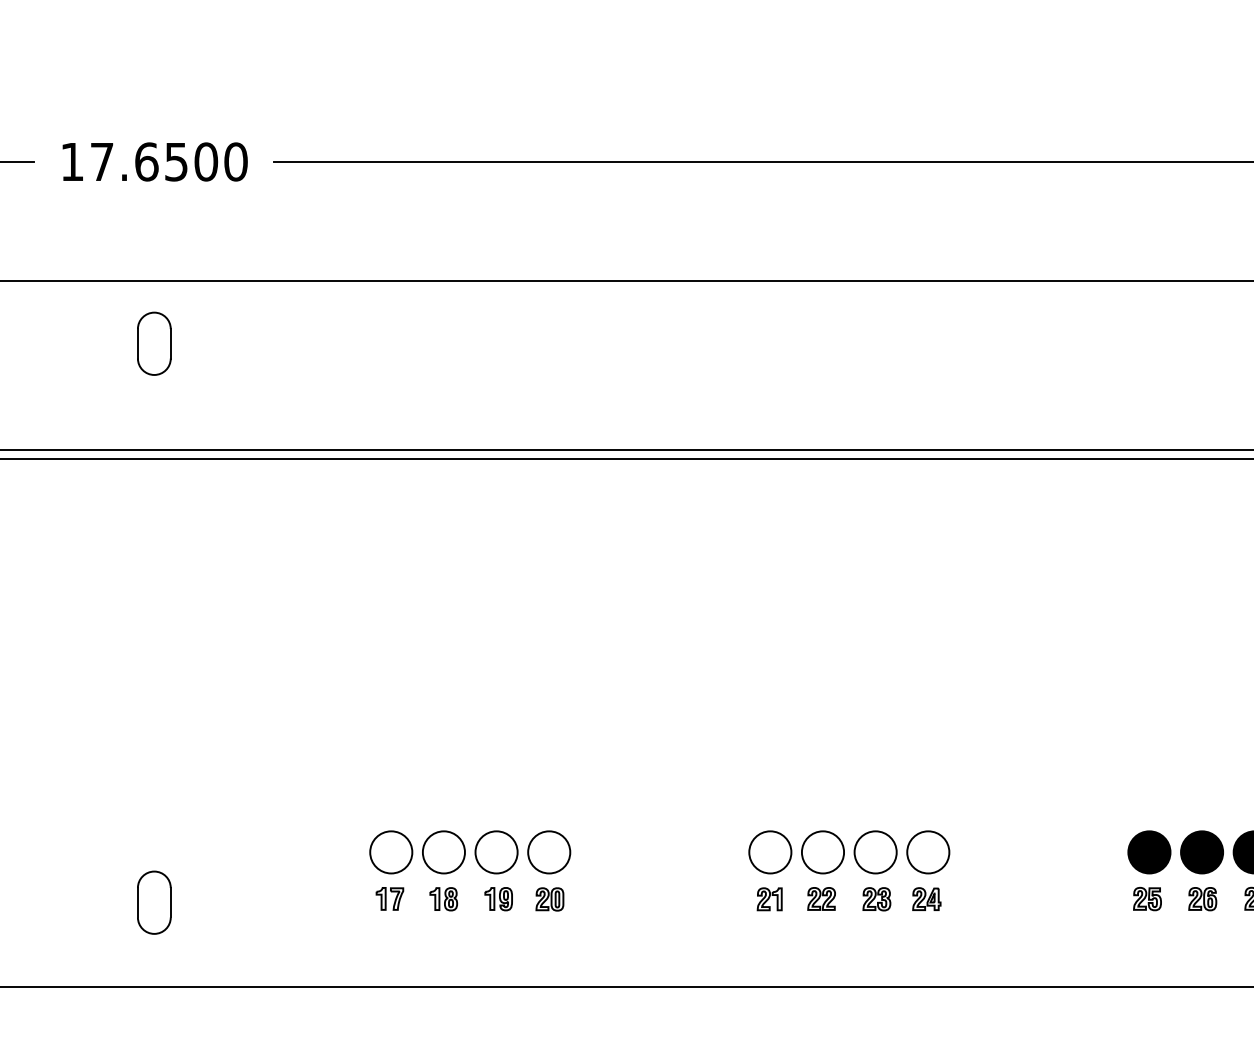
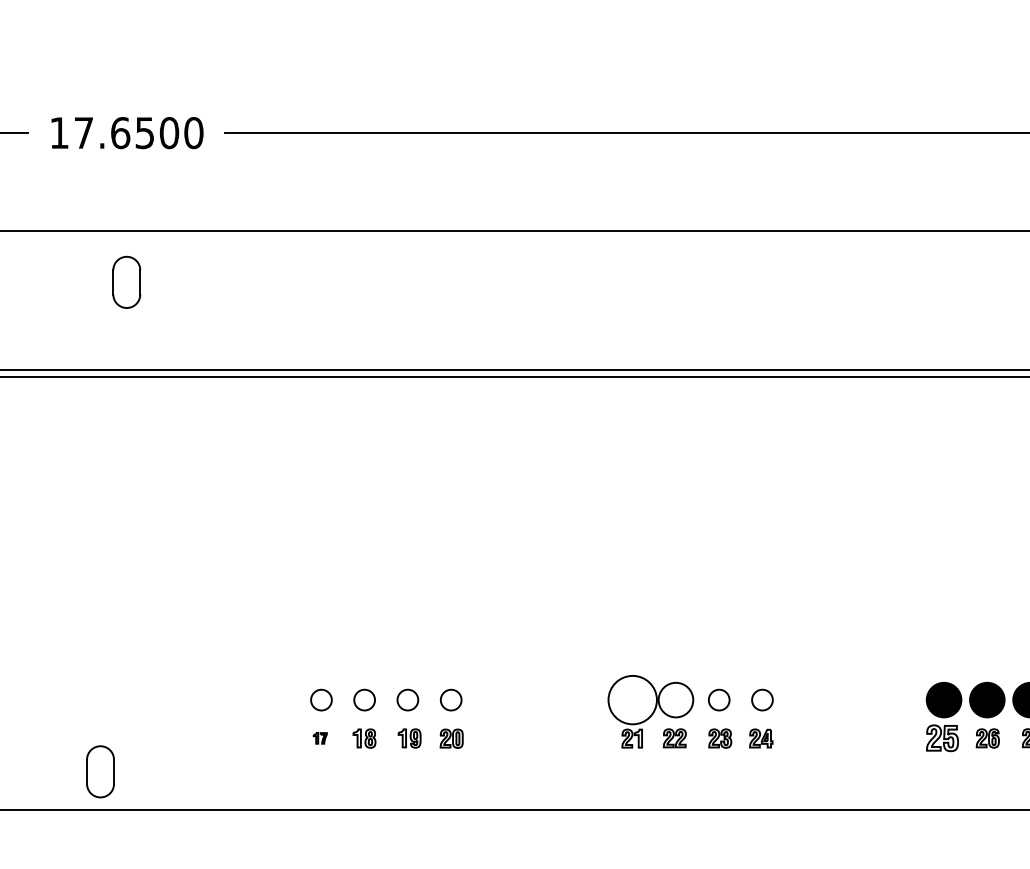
circle: (391, 852) -> (321, 700), size x0.6
circle: (443, 852) -> (364, 700), size x0.6
circle: (496, 852) -> (407, 700), size x0.6
circle: (549, 852) -> (451, 700), size x0.6
circle: (770, 852) -> (632, 700), size x1.4
circle: (875, 852) -> (719, 700), size x0.6
circle: (928, 852) -> (762, 700), size x0.6
part: (389, 898) -> (319, 737), size x0.6
part: (1147, 899) -> (942, 738), size x1.4
part: (154, 902) -> (100, 771), moved

